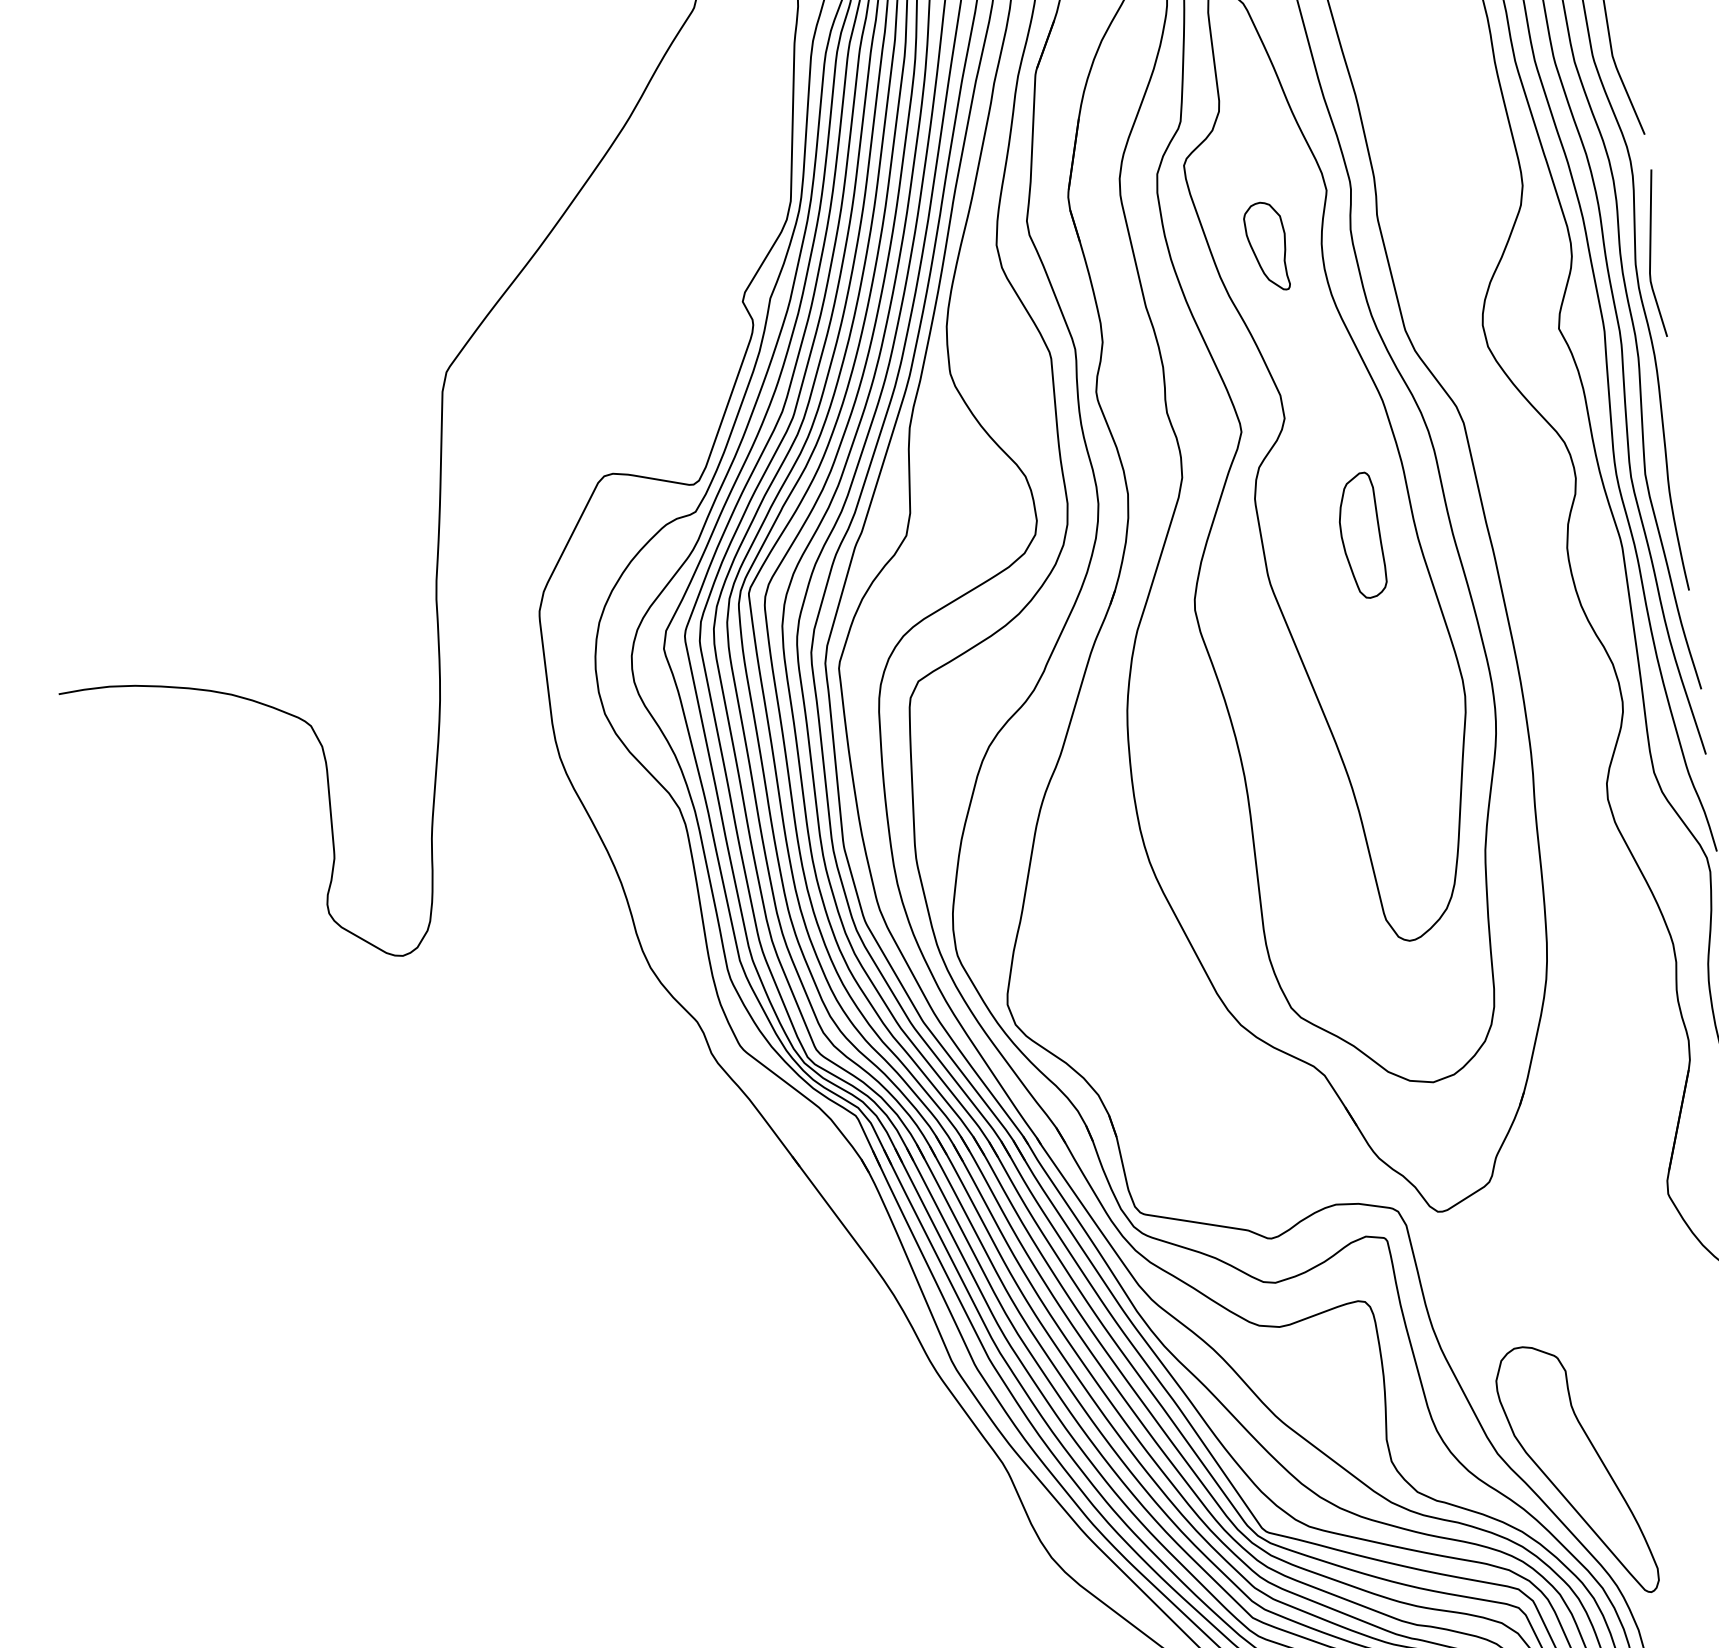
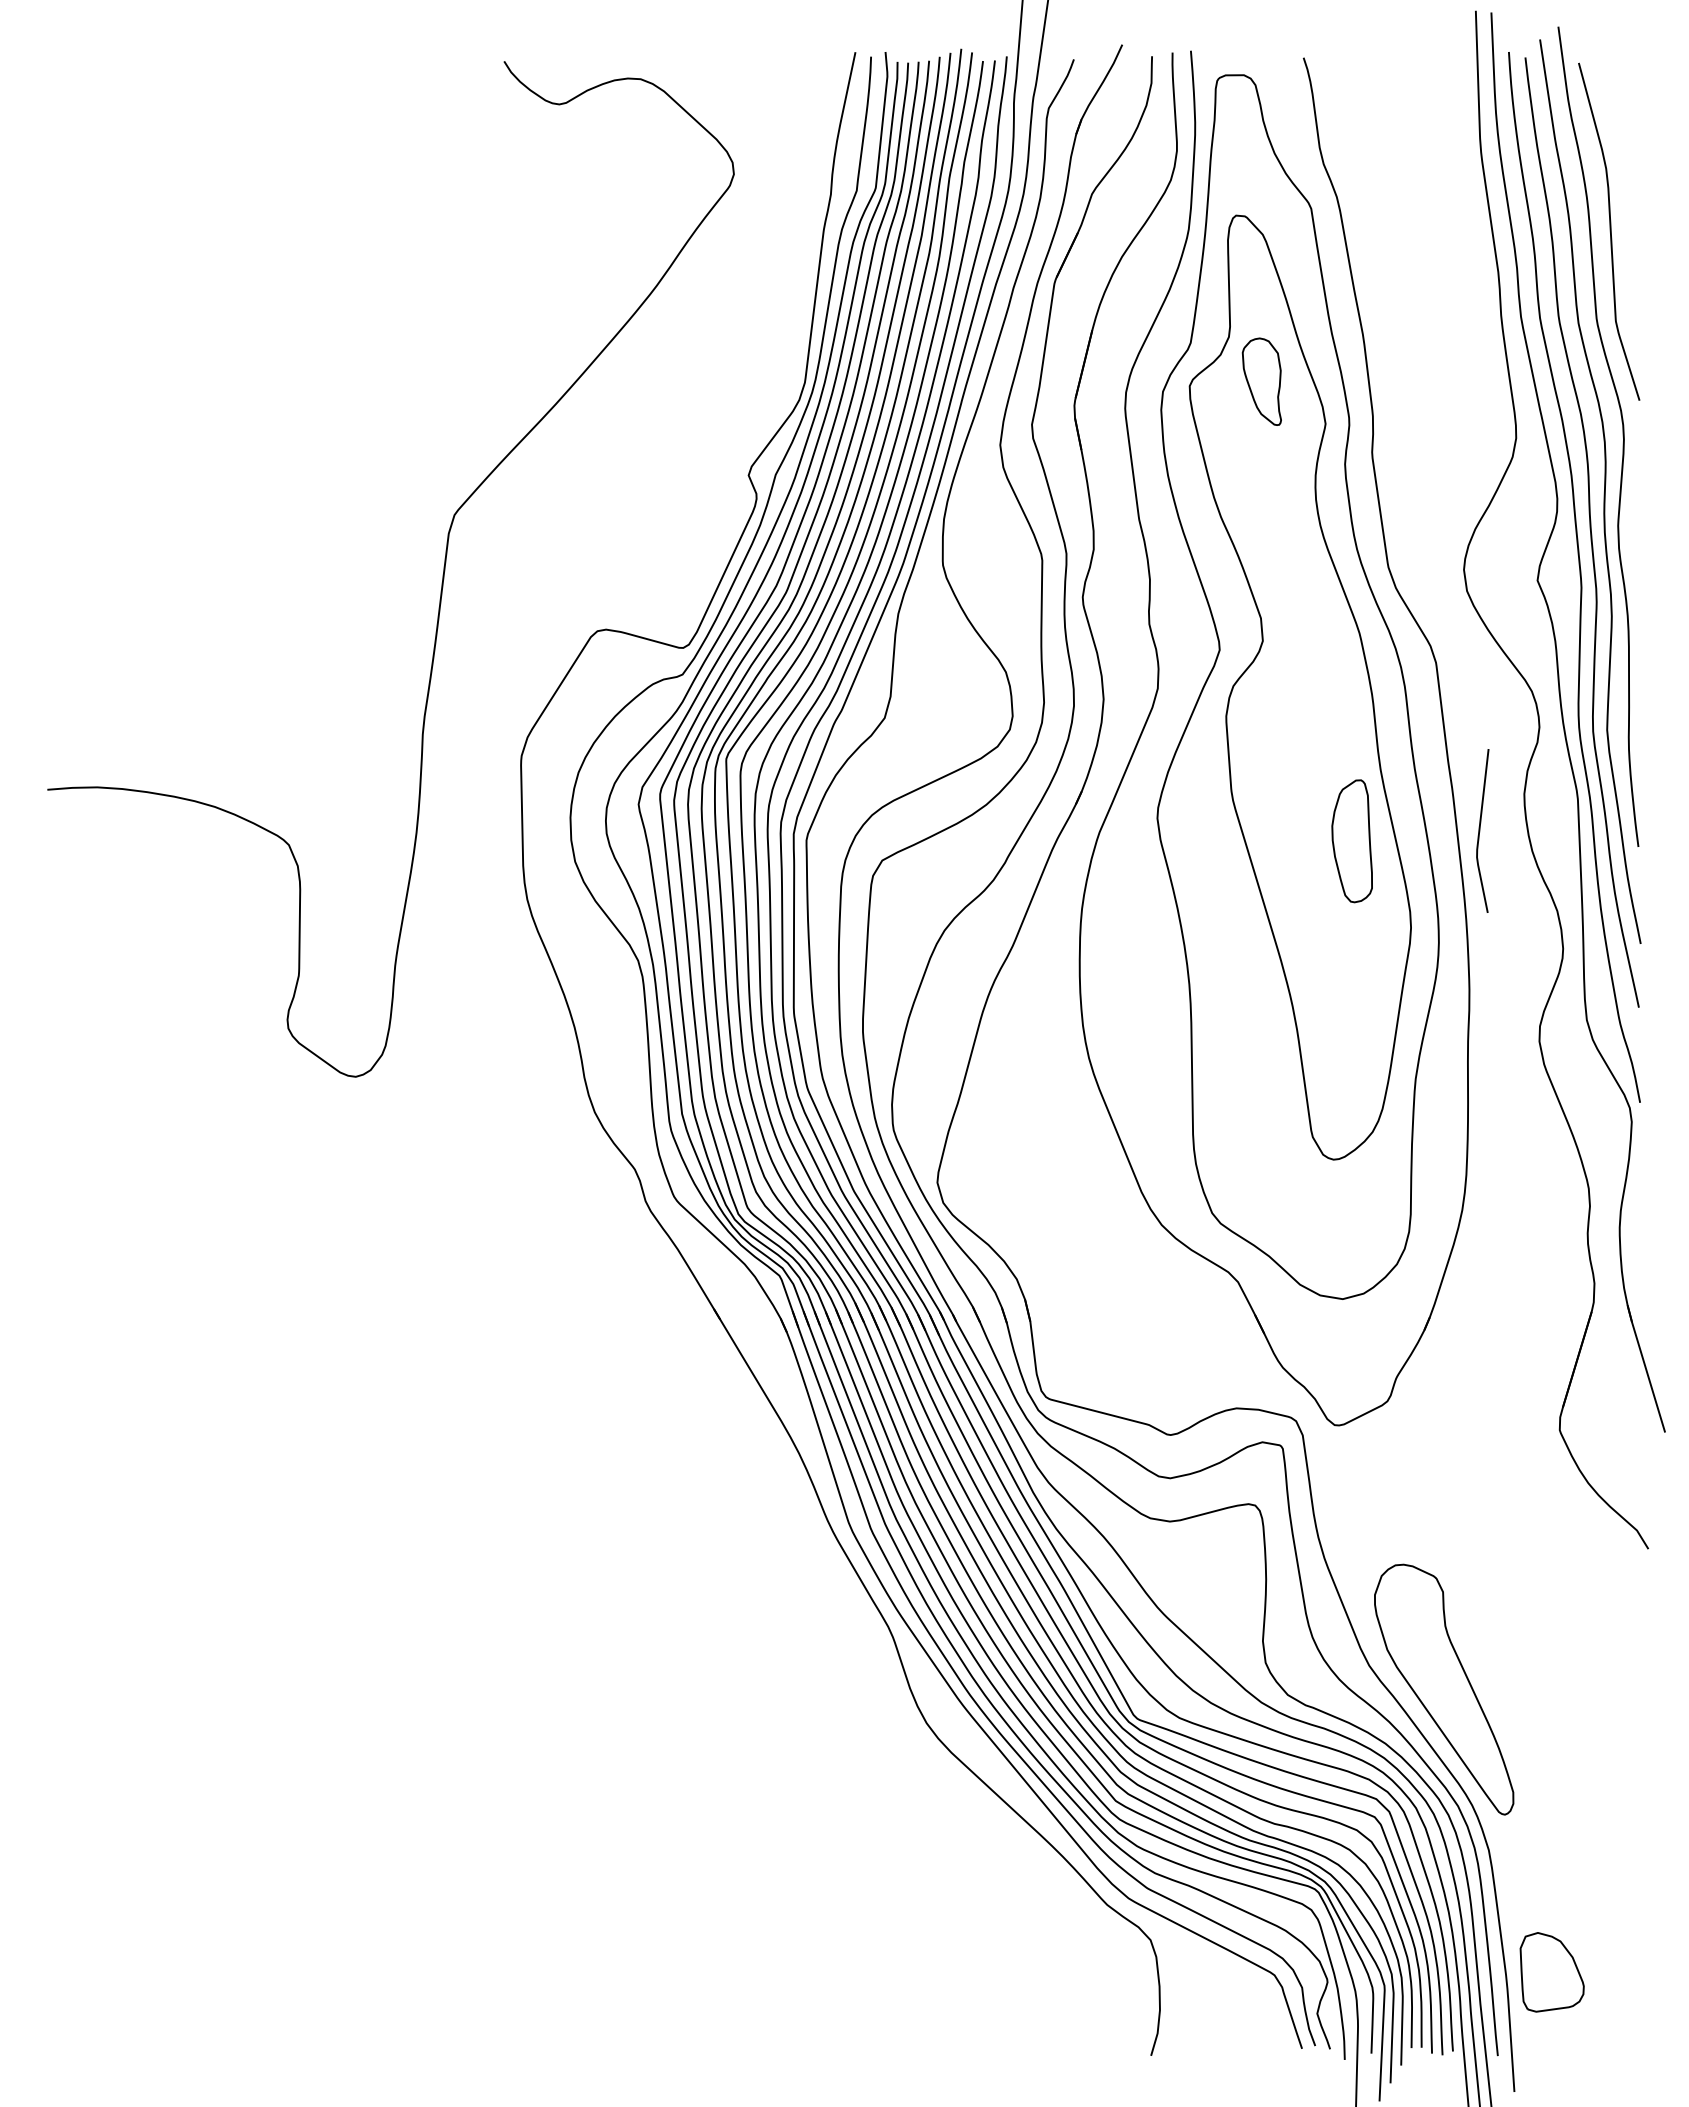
part: (1266, 246) -> (1261, 381), moved
line: (1651, 253) -> (1480, 830), moved
part: (1360, 536) -> (1351, 841), moved

